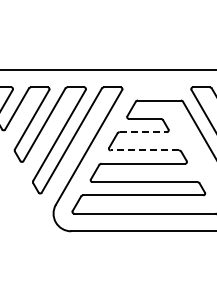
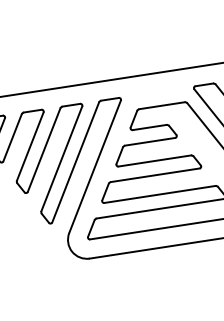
line: (143, 132) -> (150, 142), dashed -> solid
line: (144, 150) -> (154, 161), dashed -> solid

